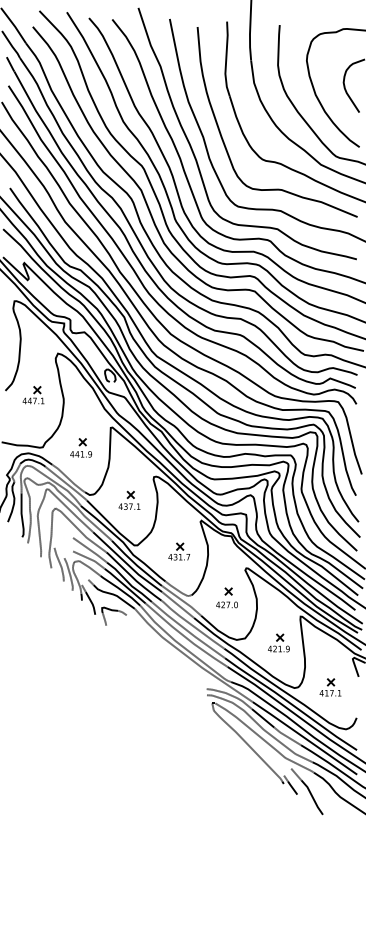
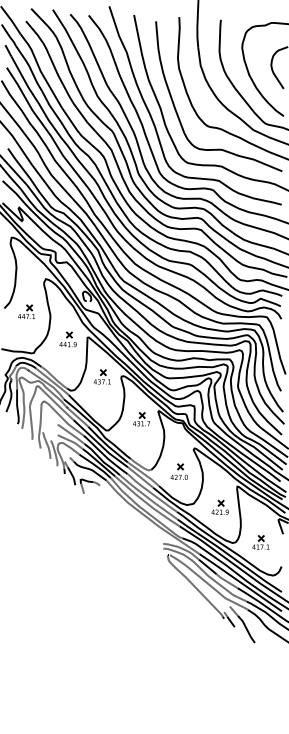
part: (80, 447) -> (67, 339), moved
part: (128, 499) -> (101, 376), moved
part: (179, 551) -> (141, 419), moved

